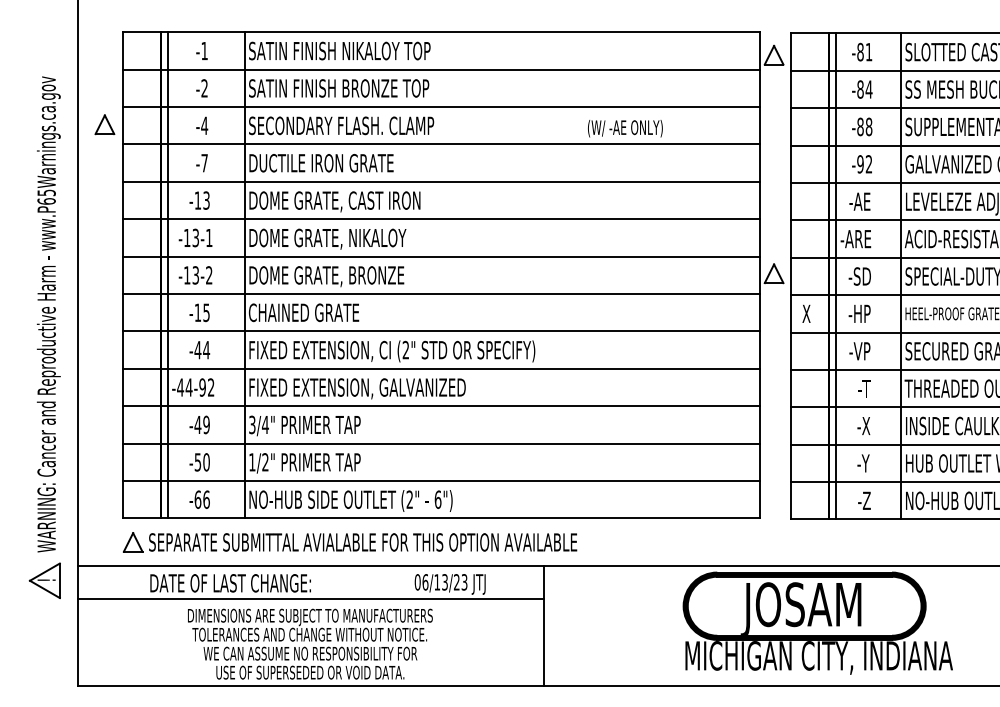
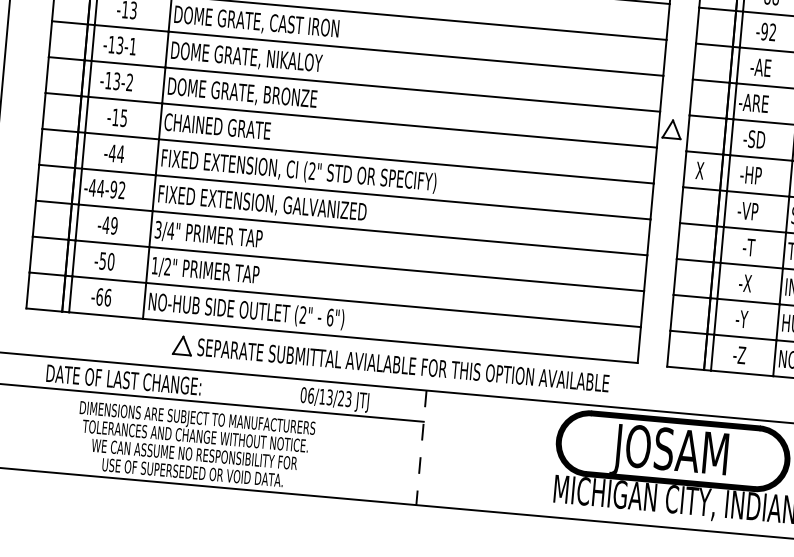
part: (349, 542) -> (390, 364), moved
line: (544, 625) -> (421, 447), solid -> dashed

